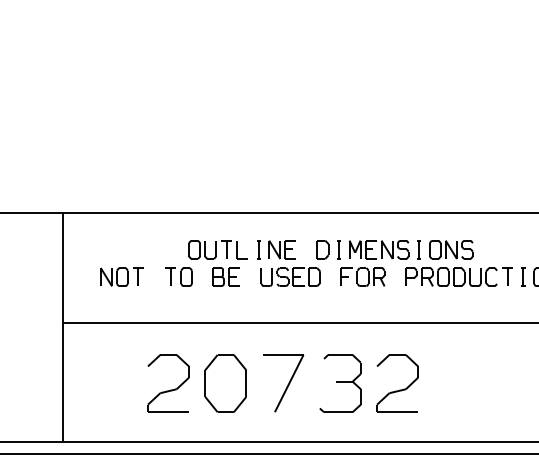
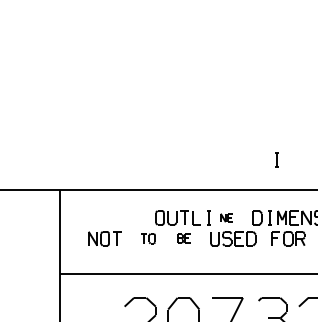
line: (347, 173) -> (276, 159), added
part: (281, 249) -> (226, 217), size x0.6
part: (178, 276) -> (147, 238), size x0.7
part: (225, 276) -> (183, 238), size x0.6

